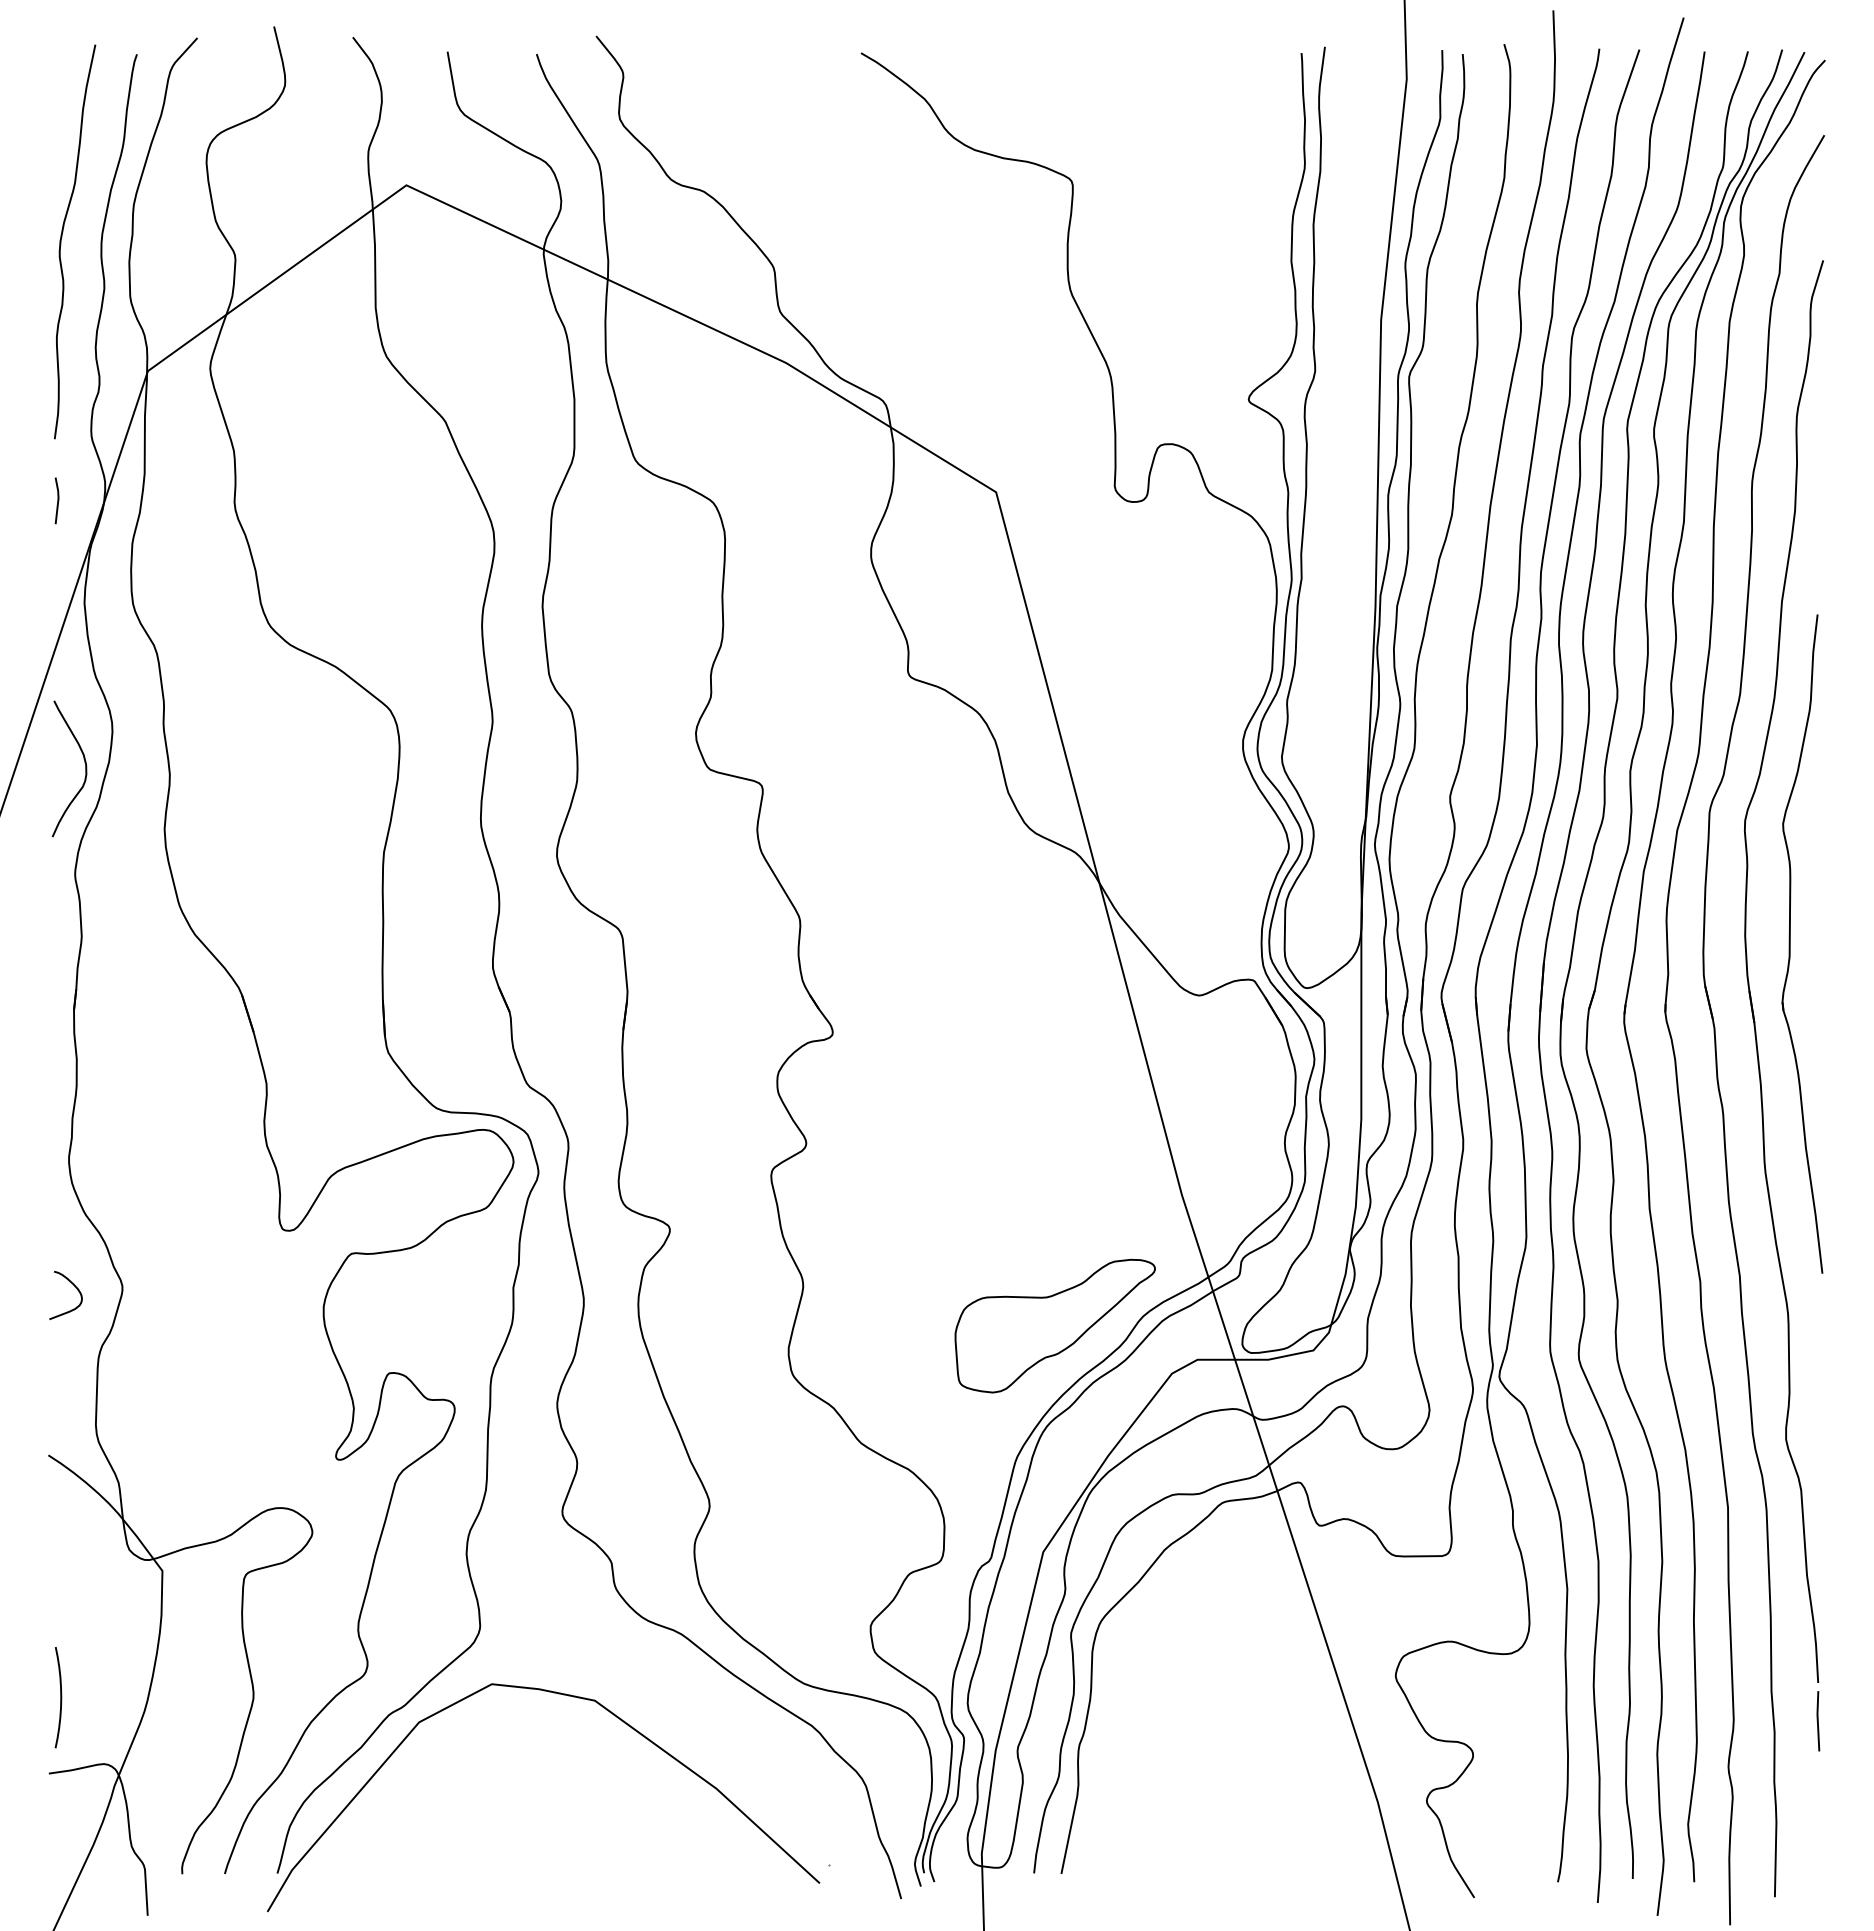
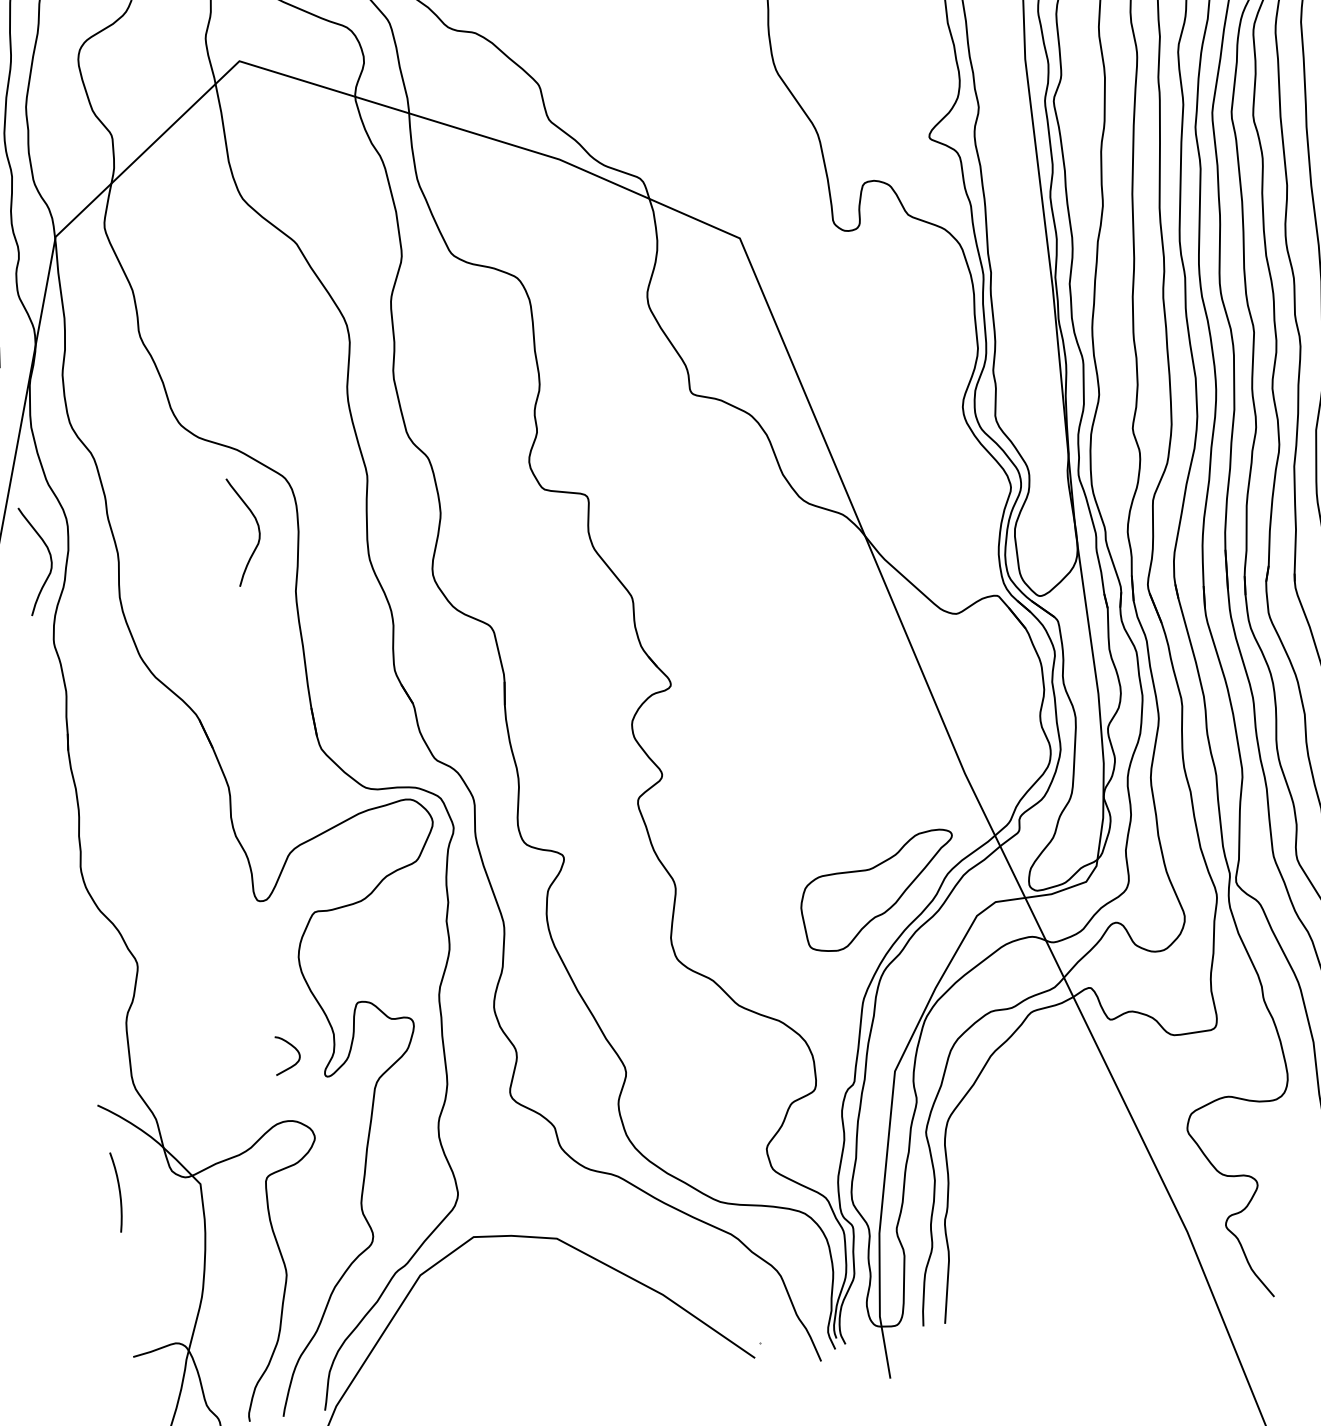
curve: (347, 763) -> (257, 525), added
curve: (73, 1285) -> (291, 1045), moved
curve: (60, 1697) -> (119, 1191), moved

